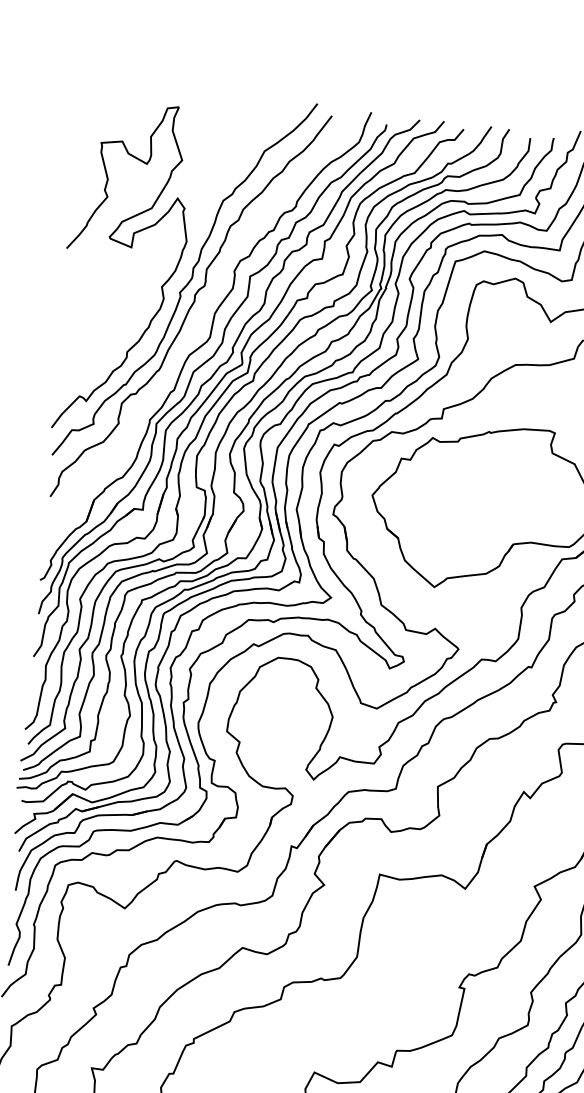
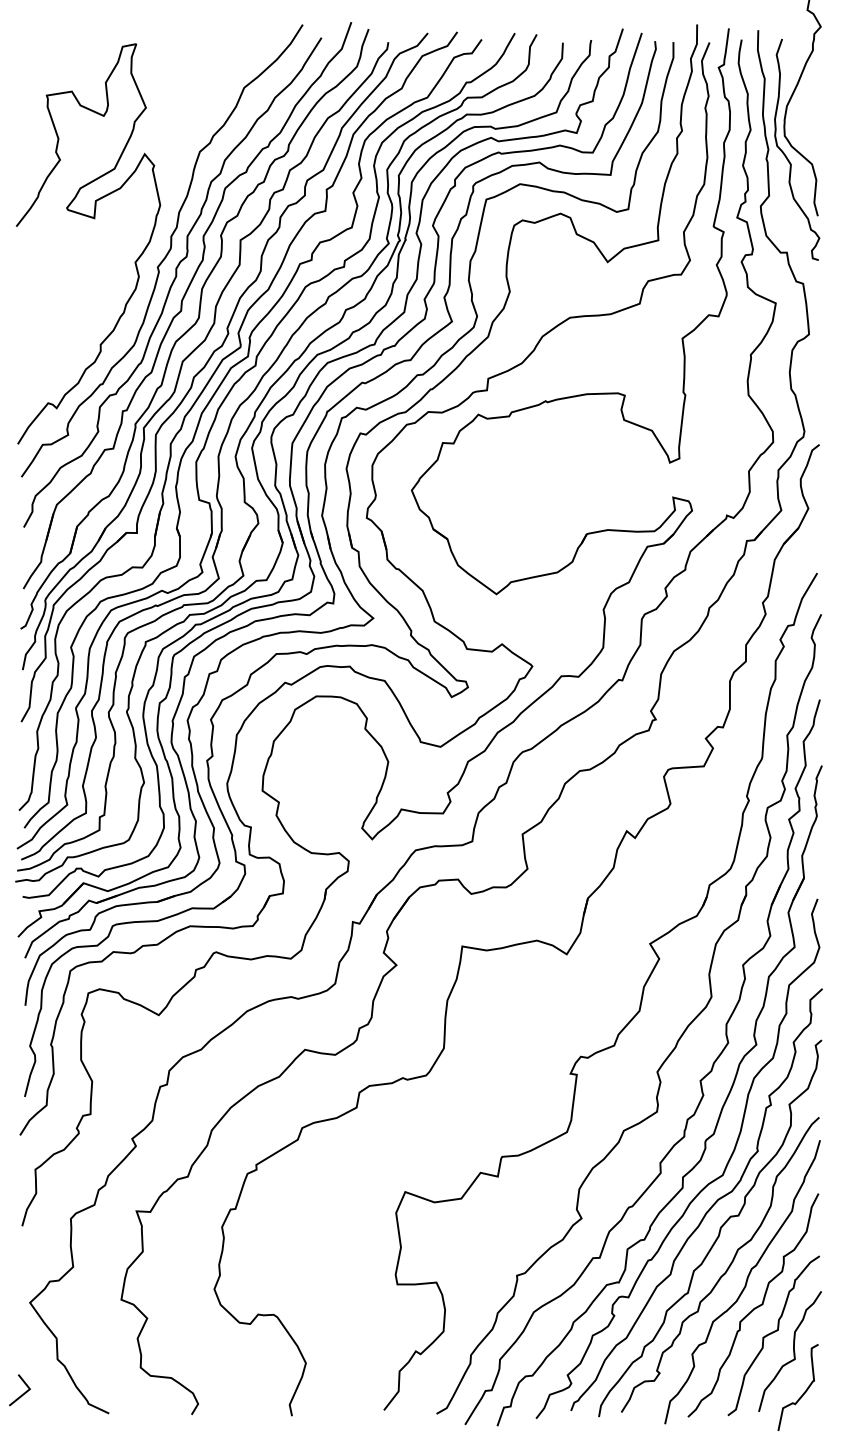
part: (201, 326) -> (187, 305), added

